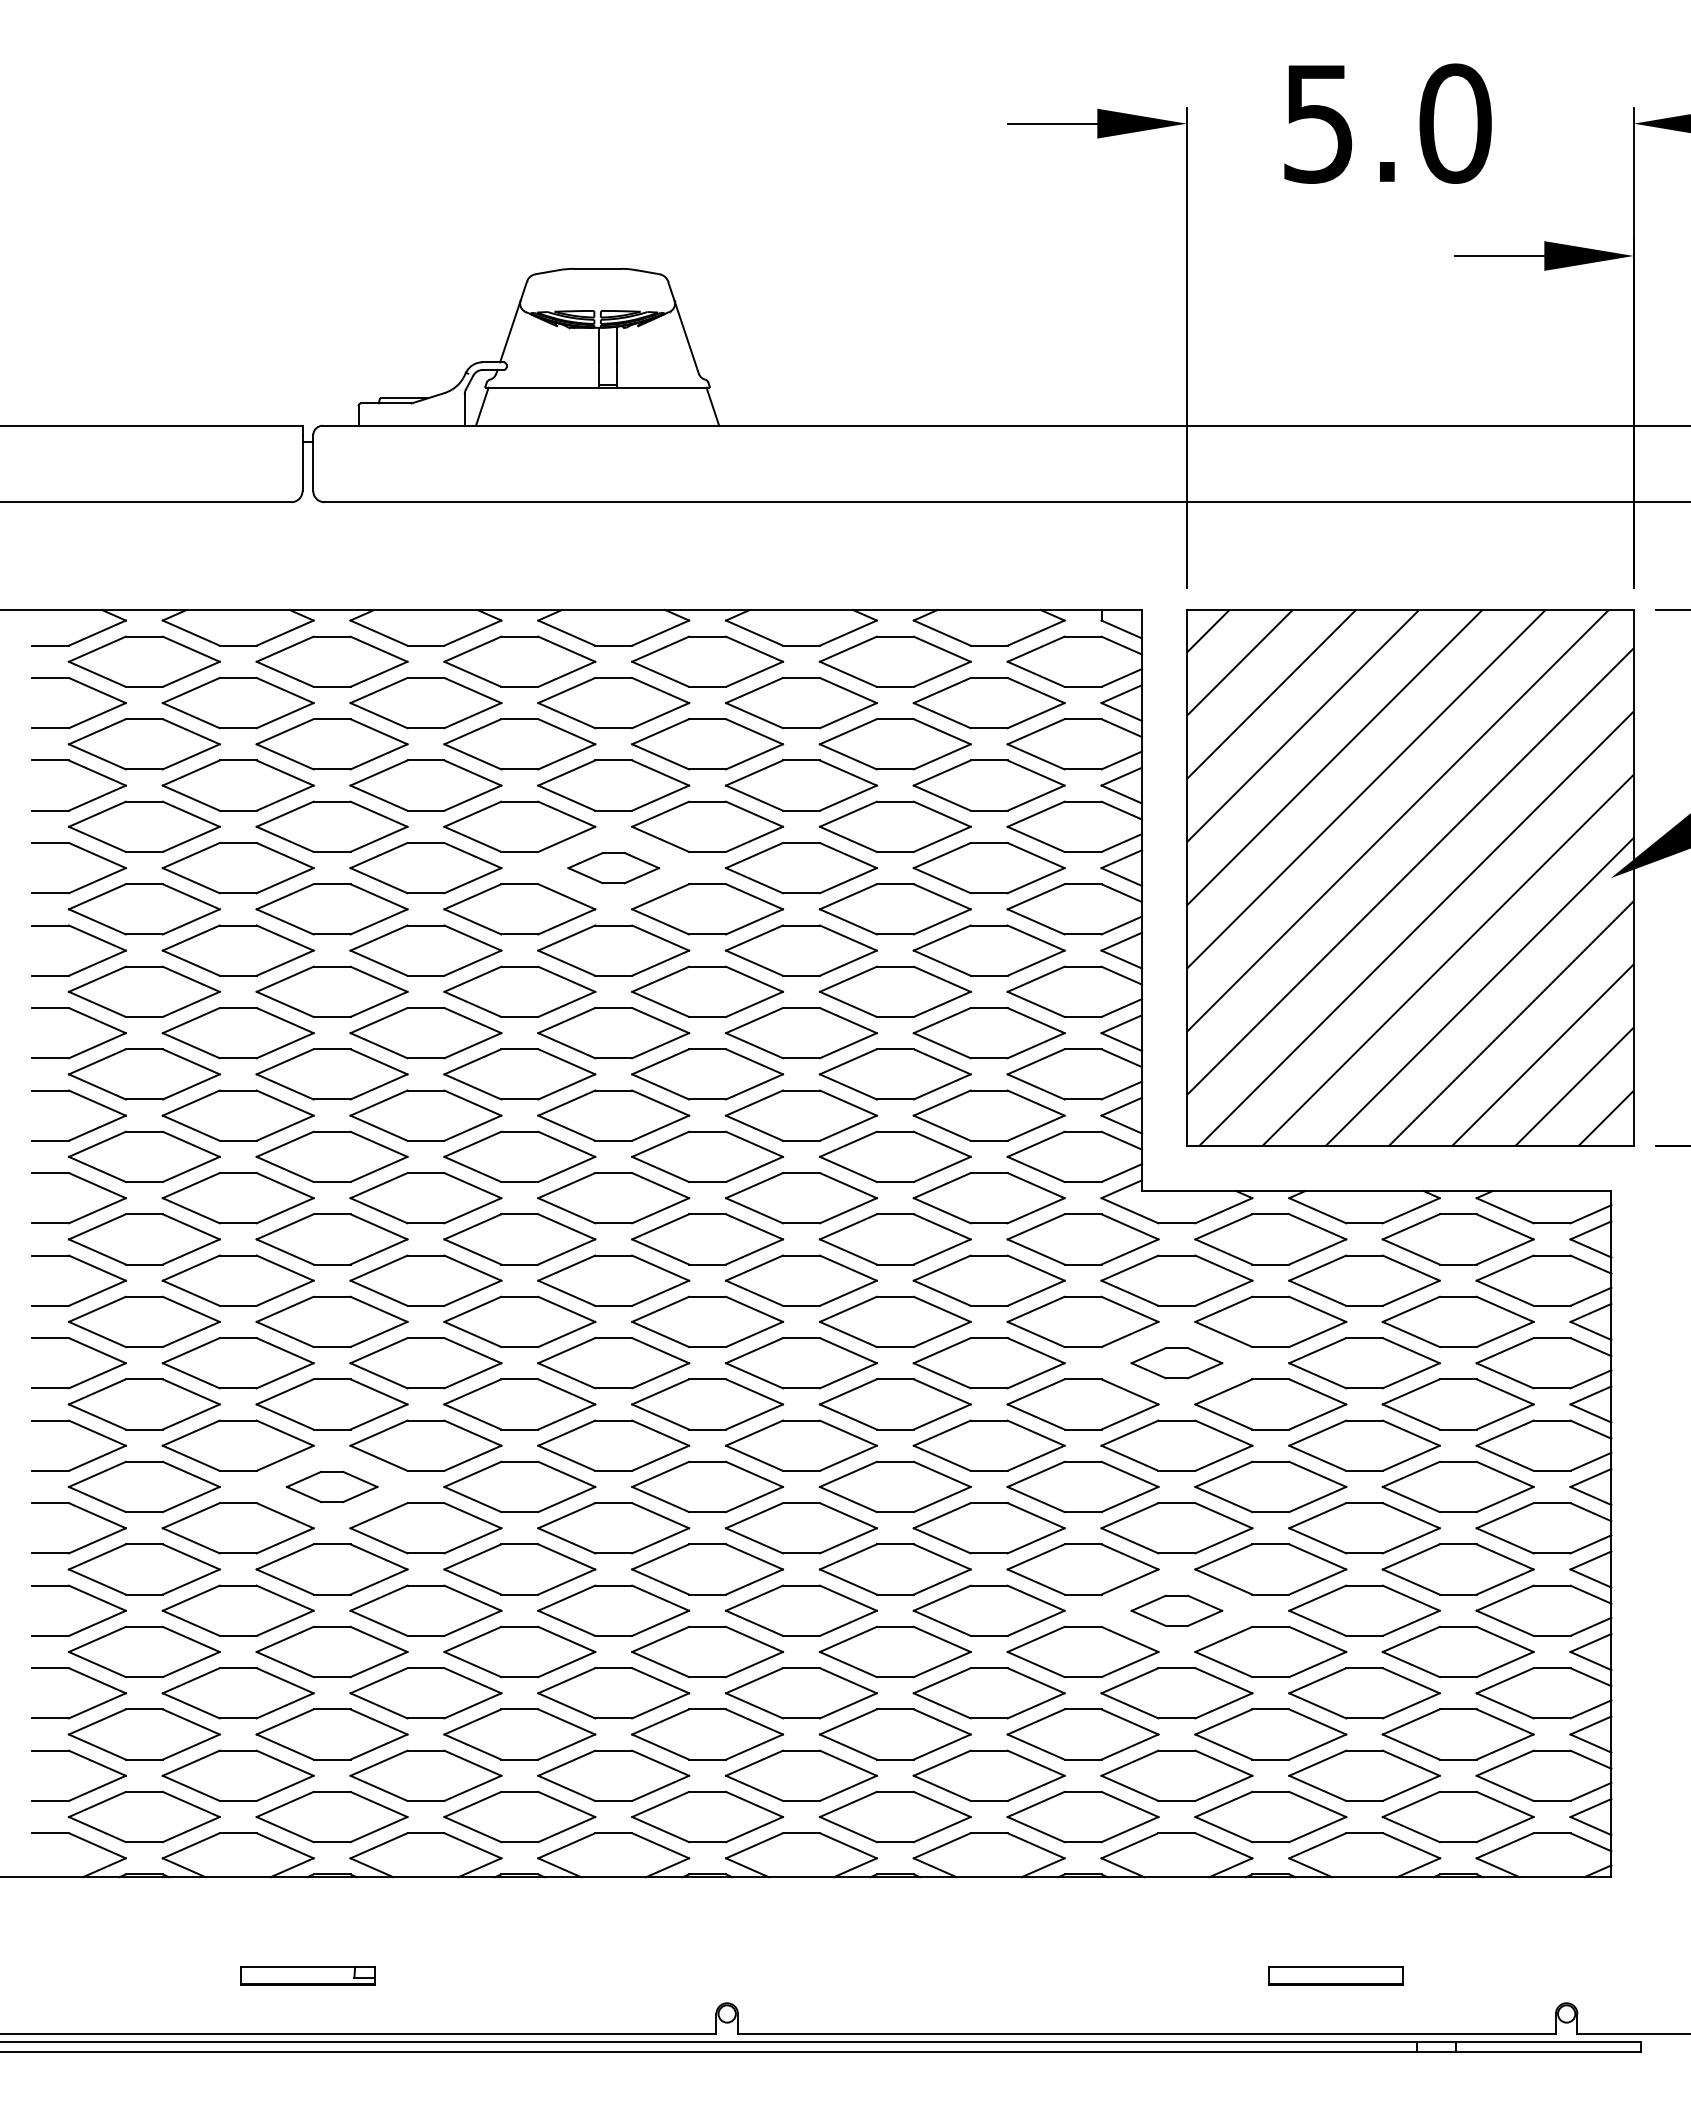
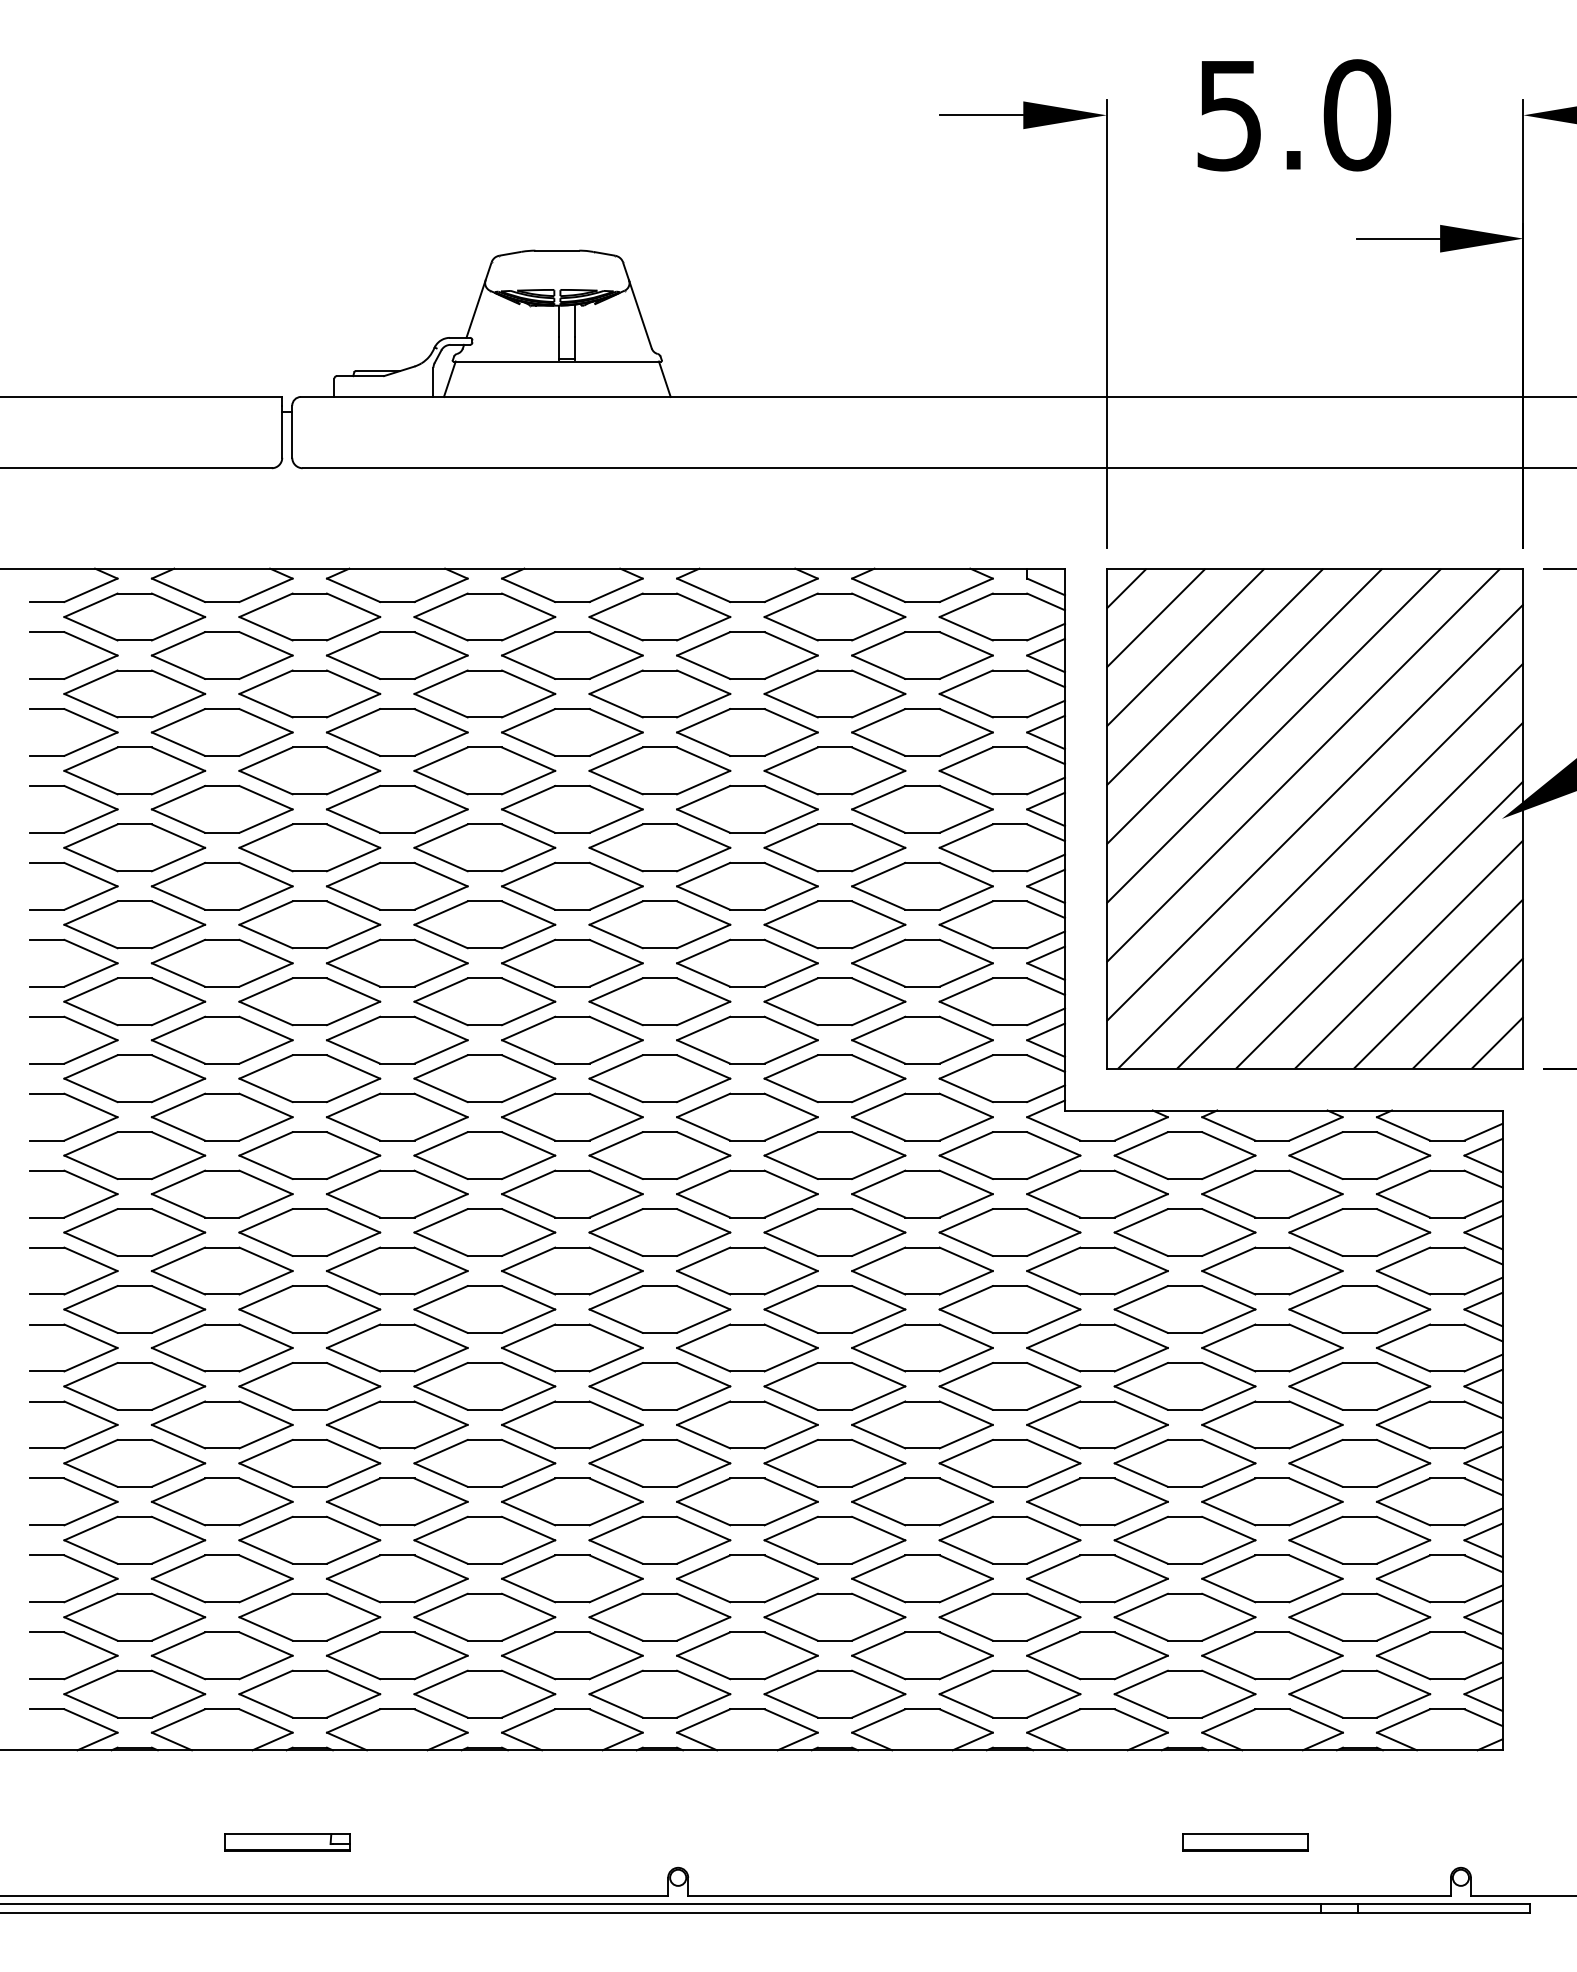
part: (613, 868) -> (572, 809), size x1.67
part: (1176, 1362) -> (1097, 1270), size x1.67
part: (331, 1487) -> (309, 1386), size x1.67
part: (1176, 1610) -> (1097, 1501), size x1.67

